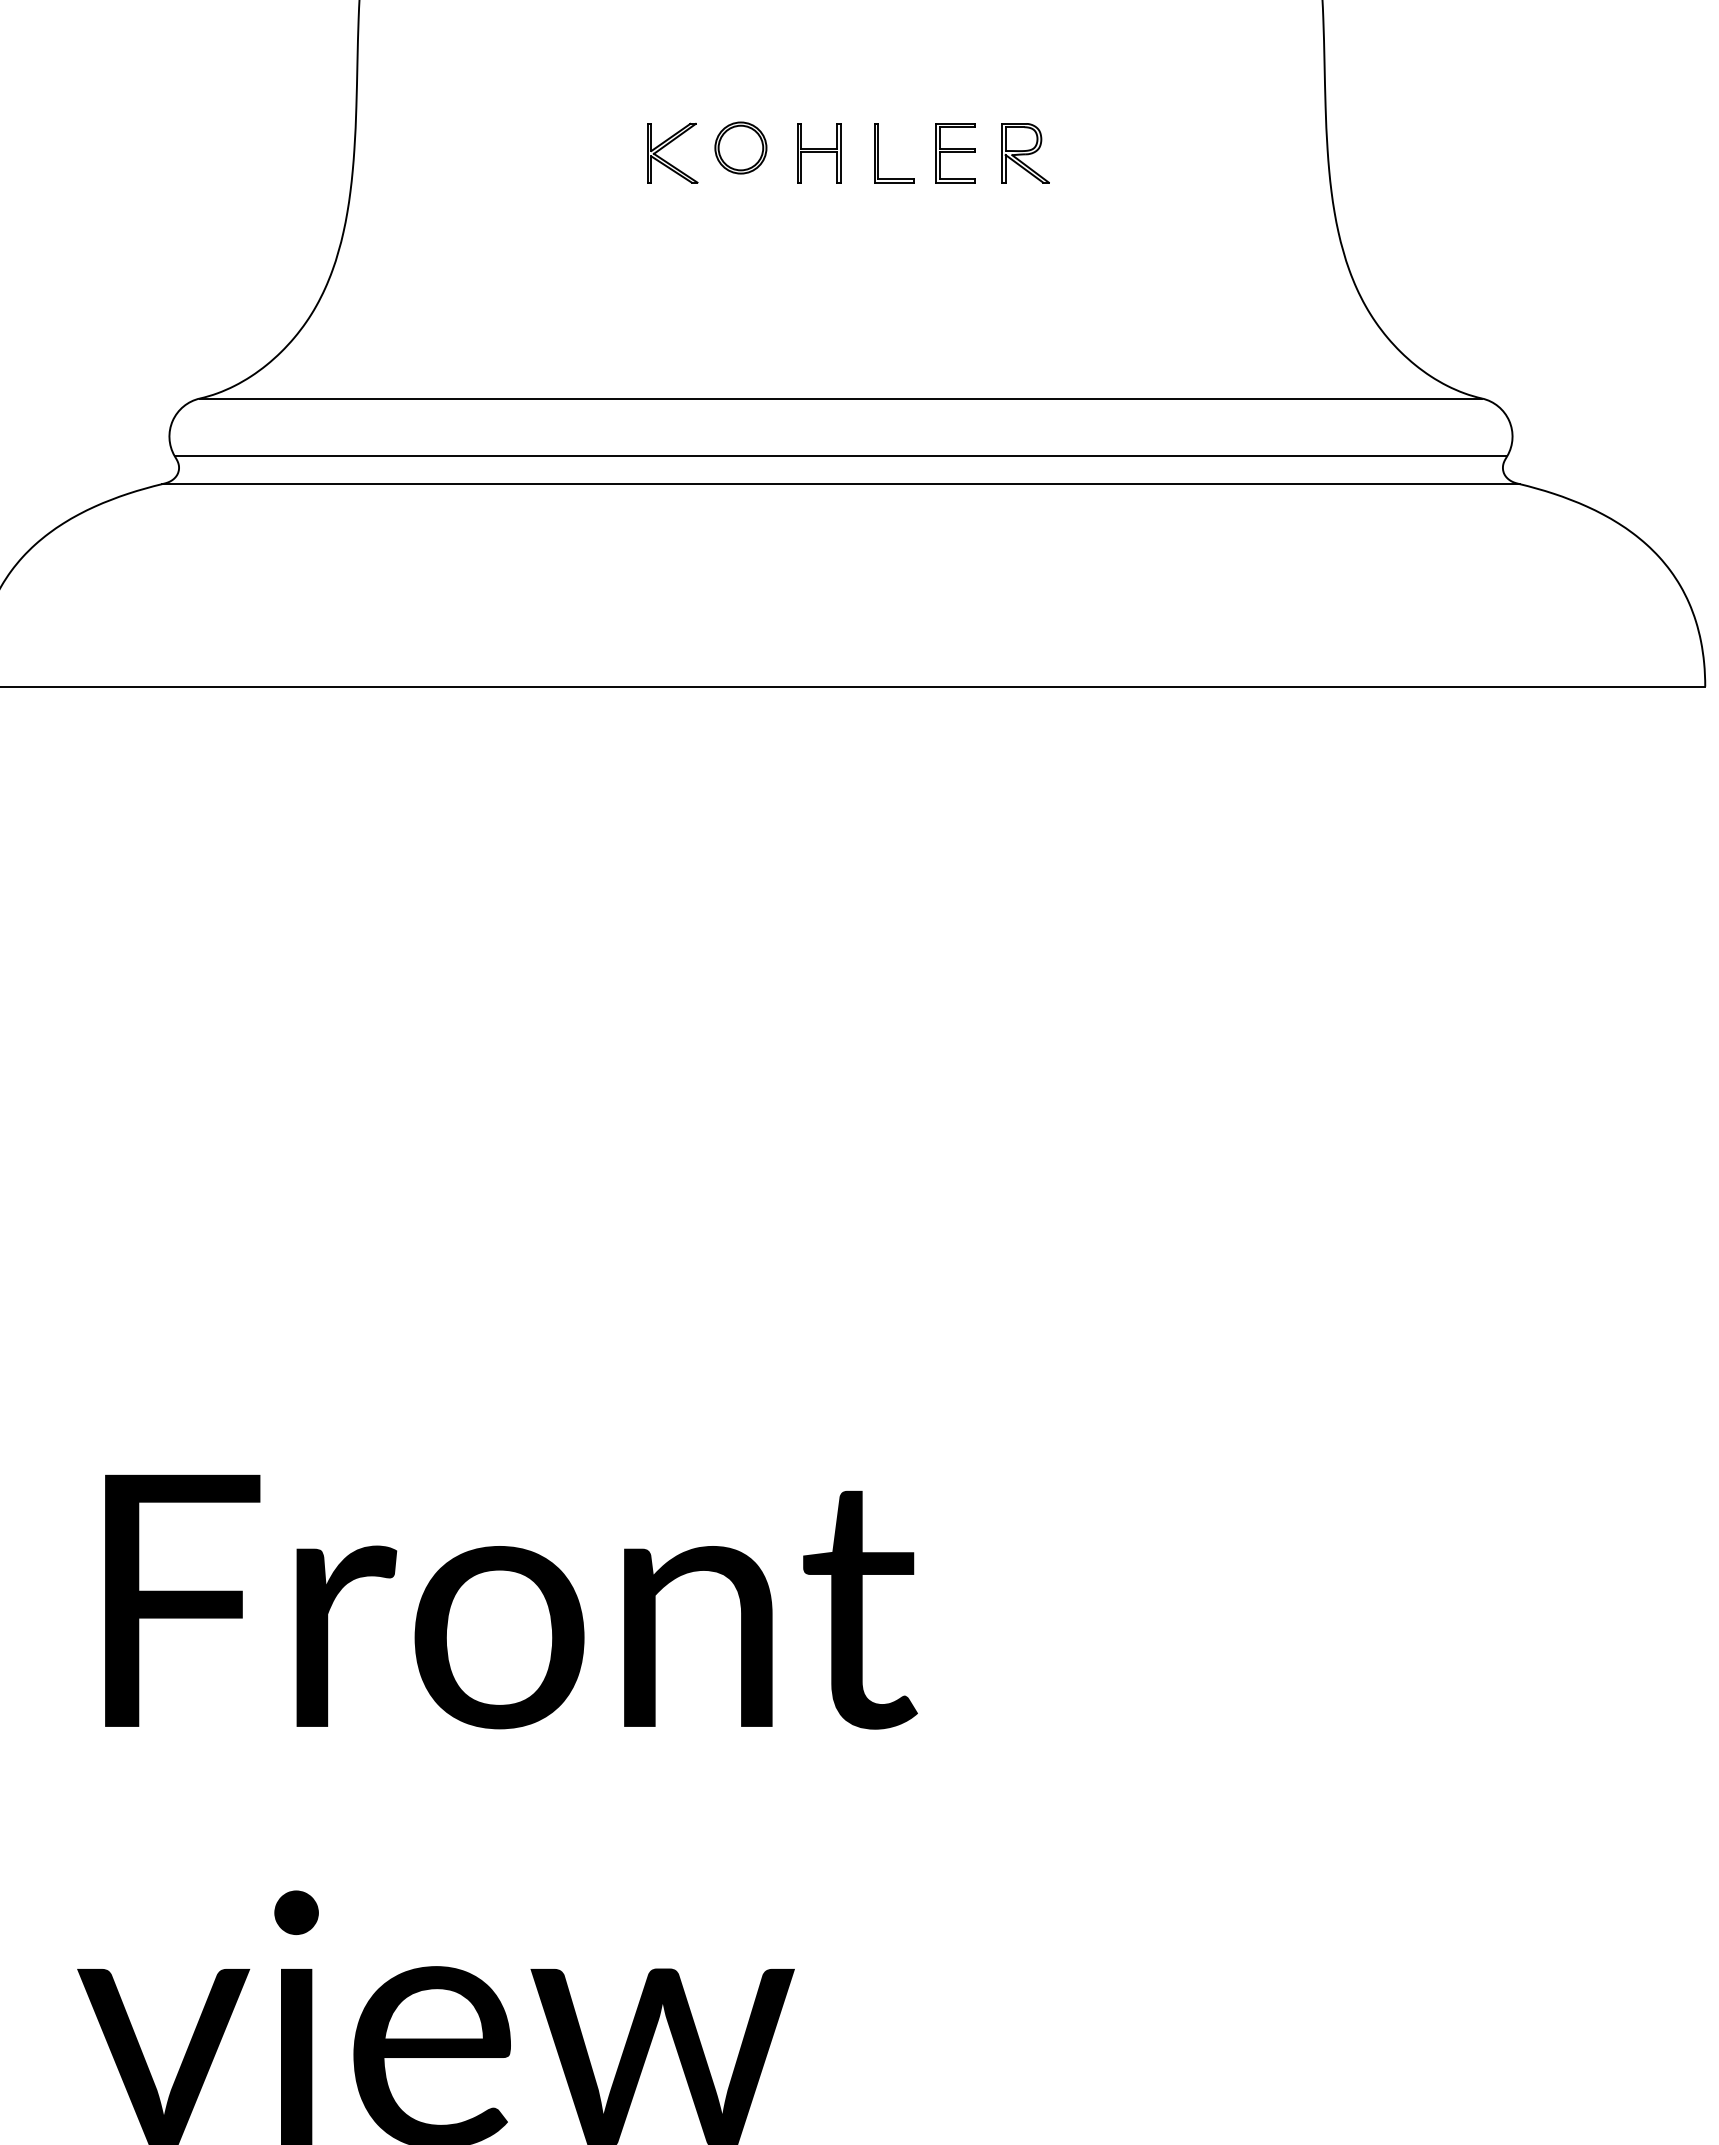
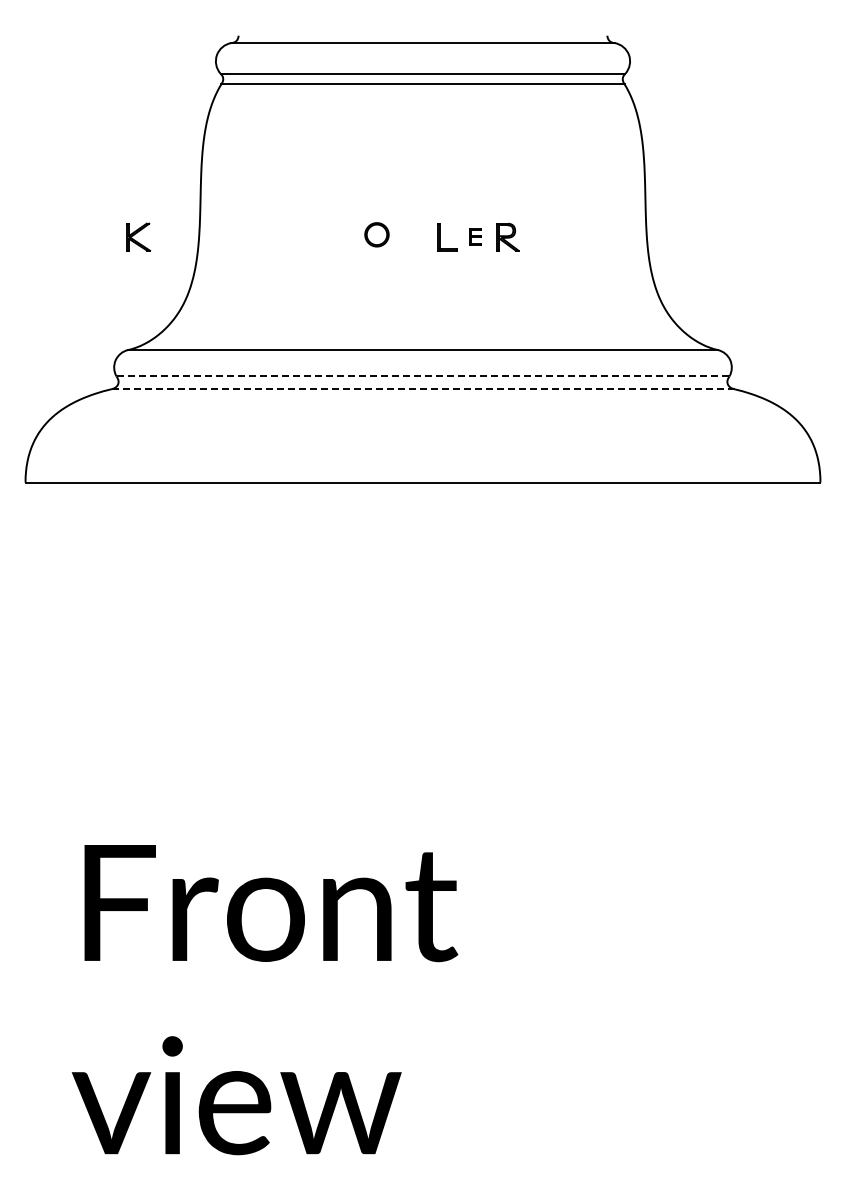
part: (672, 151) -> (138, 236), moved
part: (818, 153) -> (412, 237), removed
part: (955, 153) -> (475, 237), size x0.6
line: (839, 456) -> (422, 376), solid -> dashed
line: (839, 484) -> (422, 389), solid -> dashed

